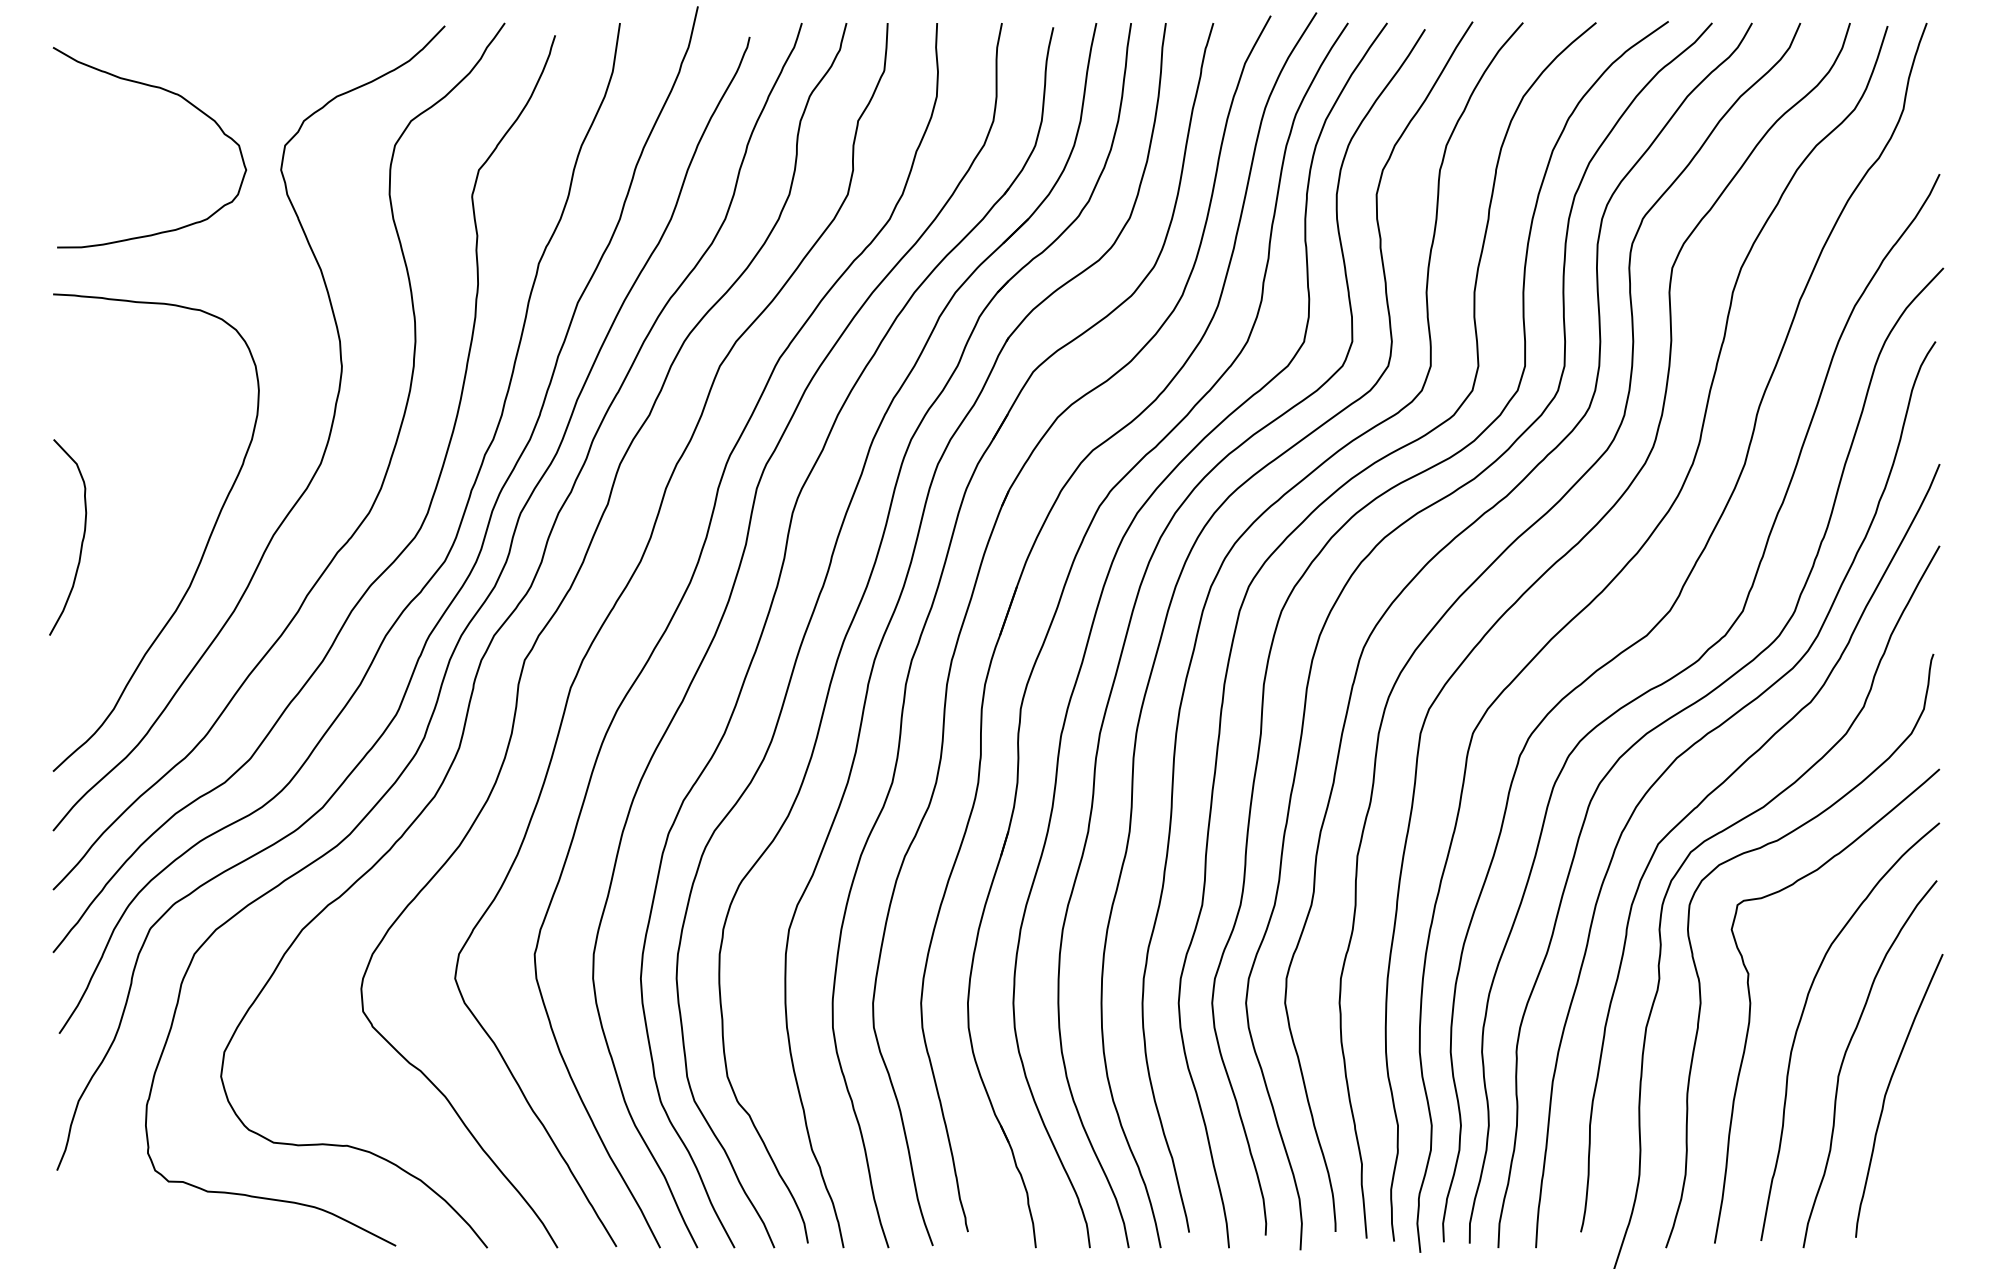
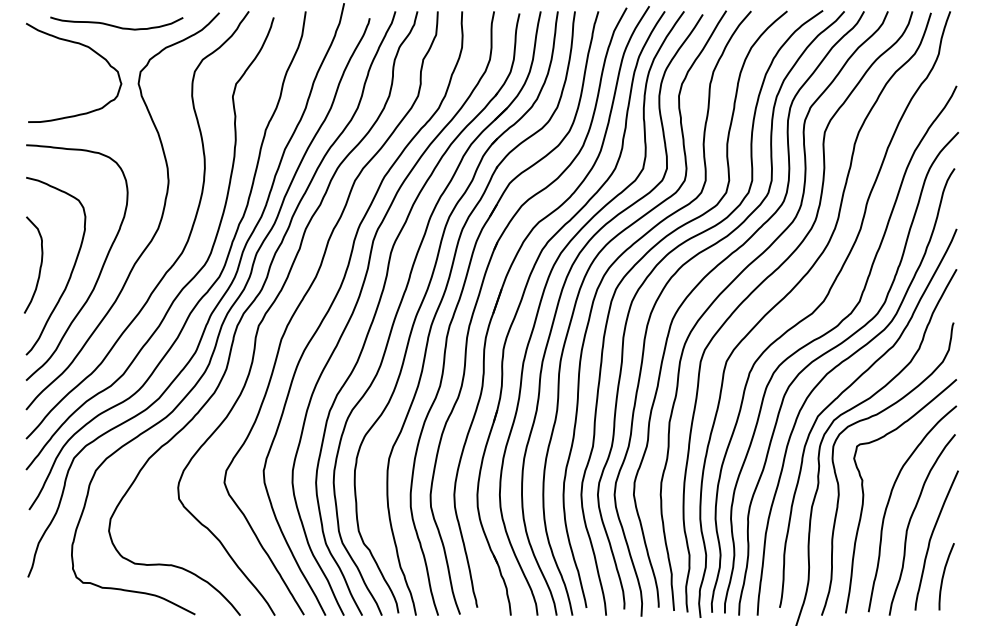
curve: (236, 51) -> (116, 25), added
curve: (143, 552) -> (70, 272), added
curve: (1914, 1166) -> (944, 575), added

